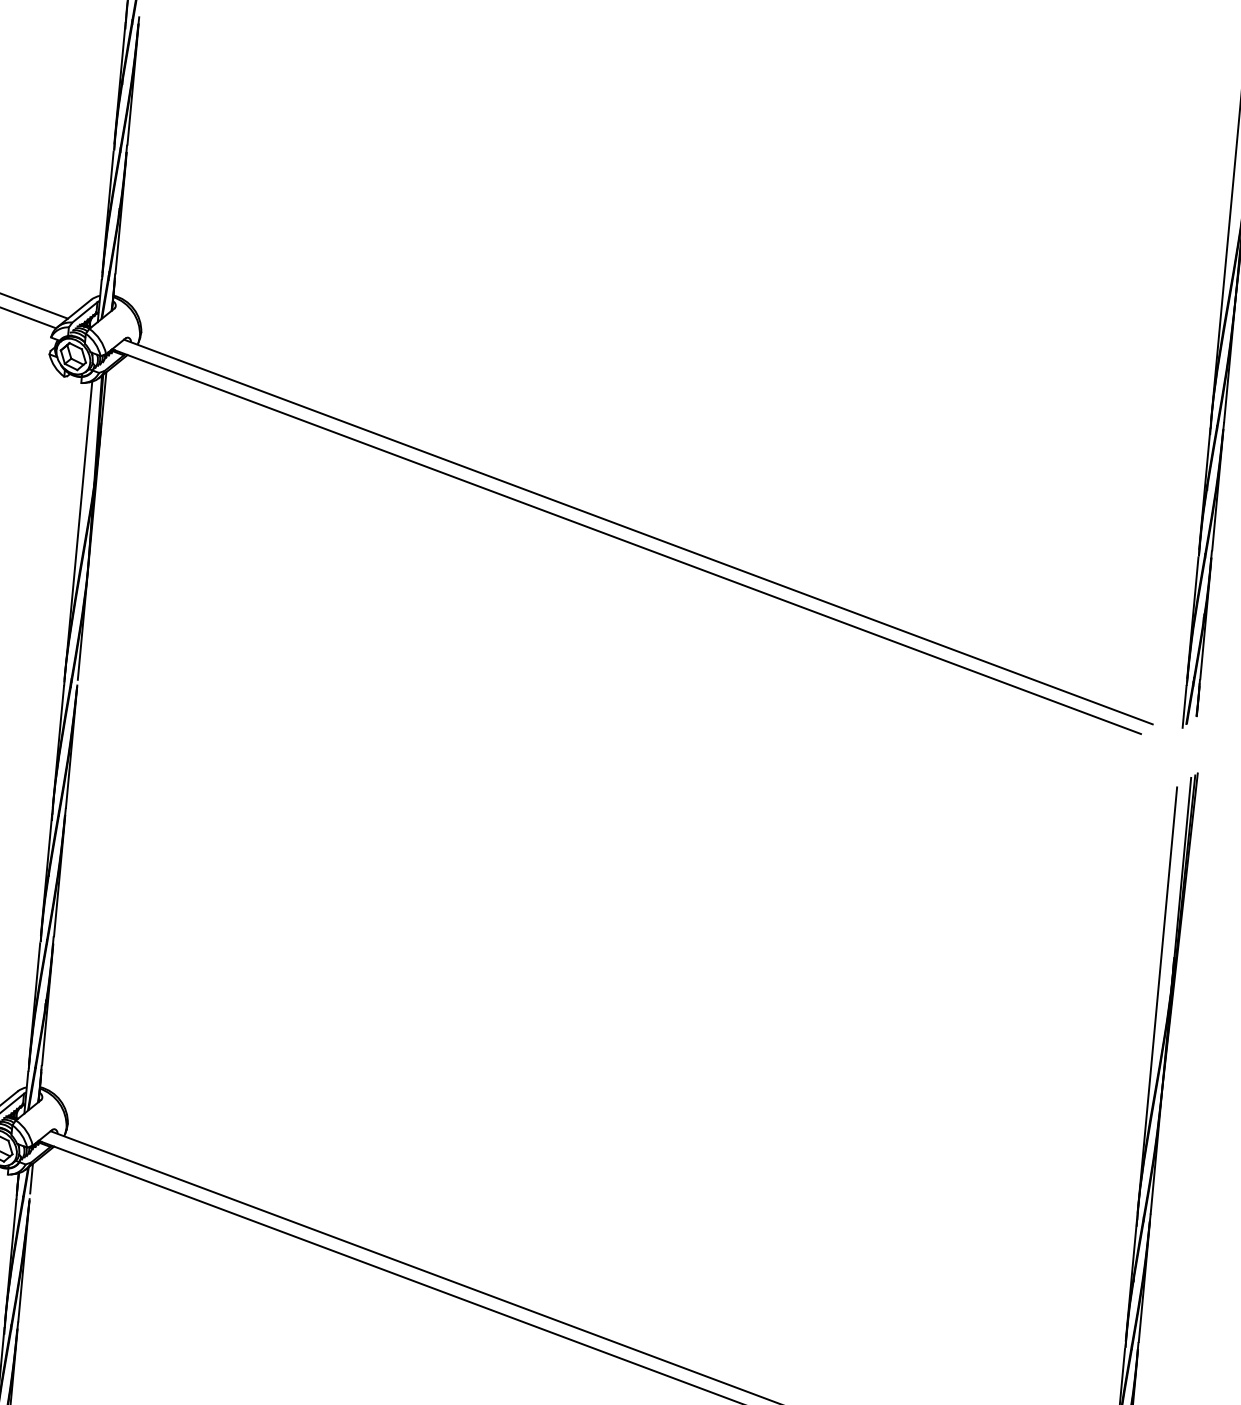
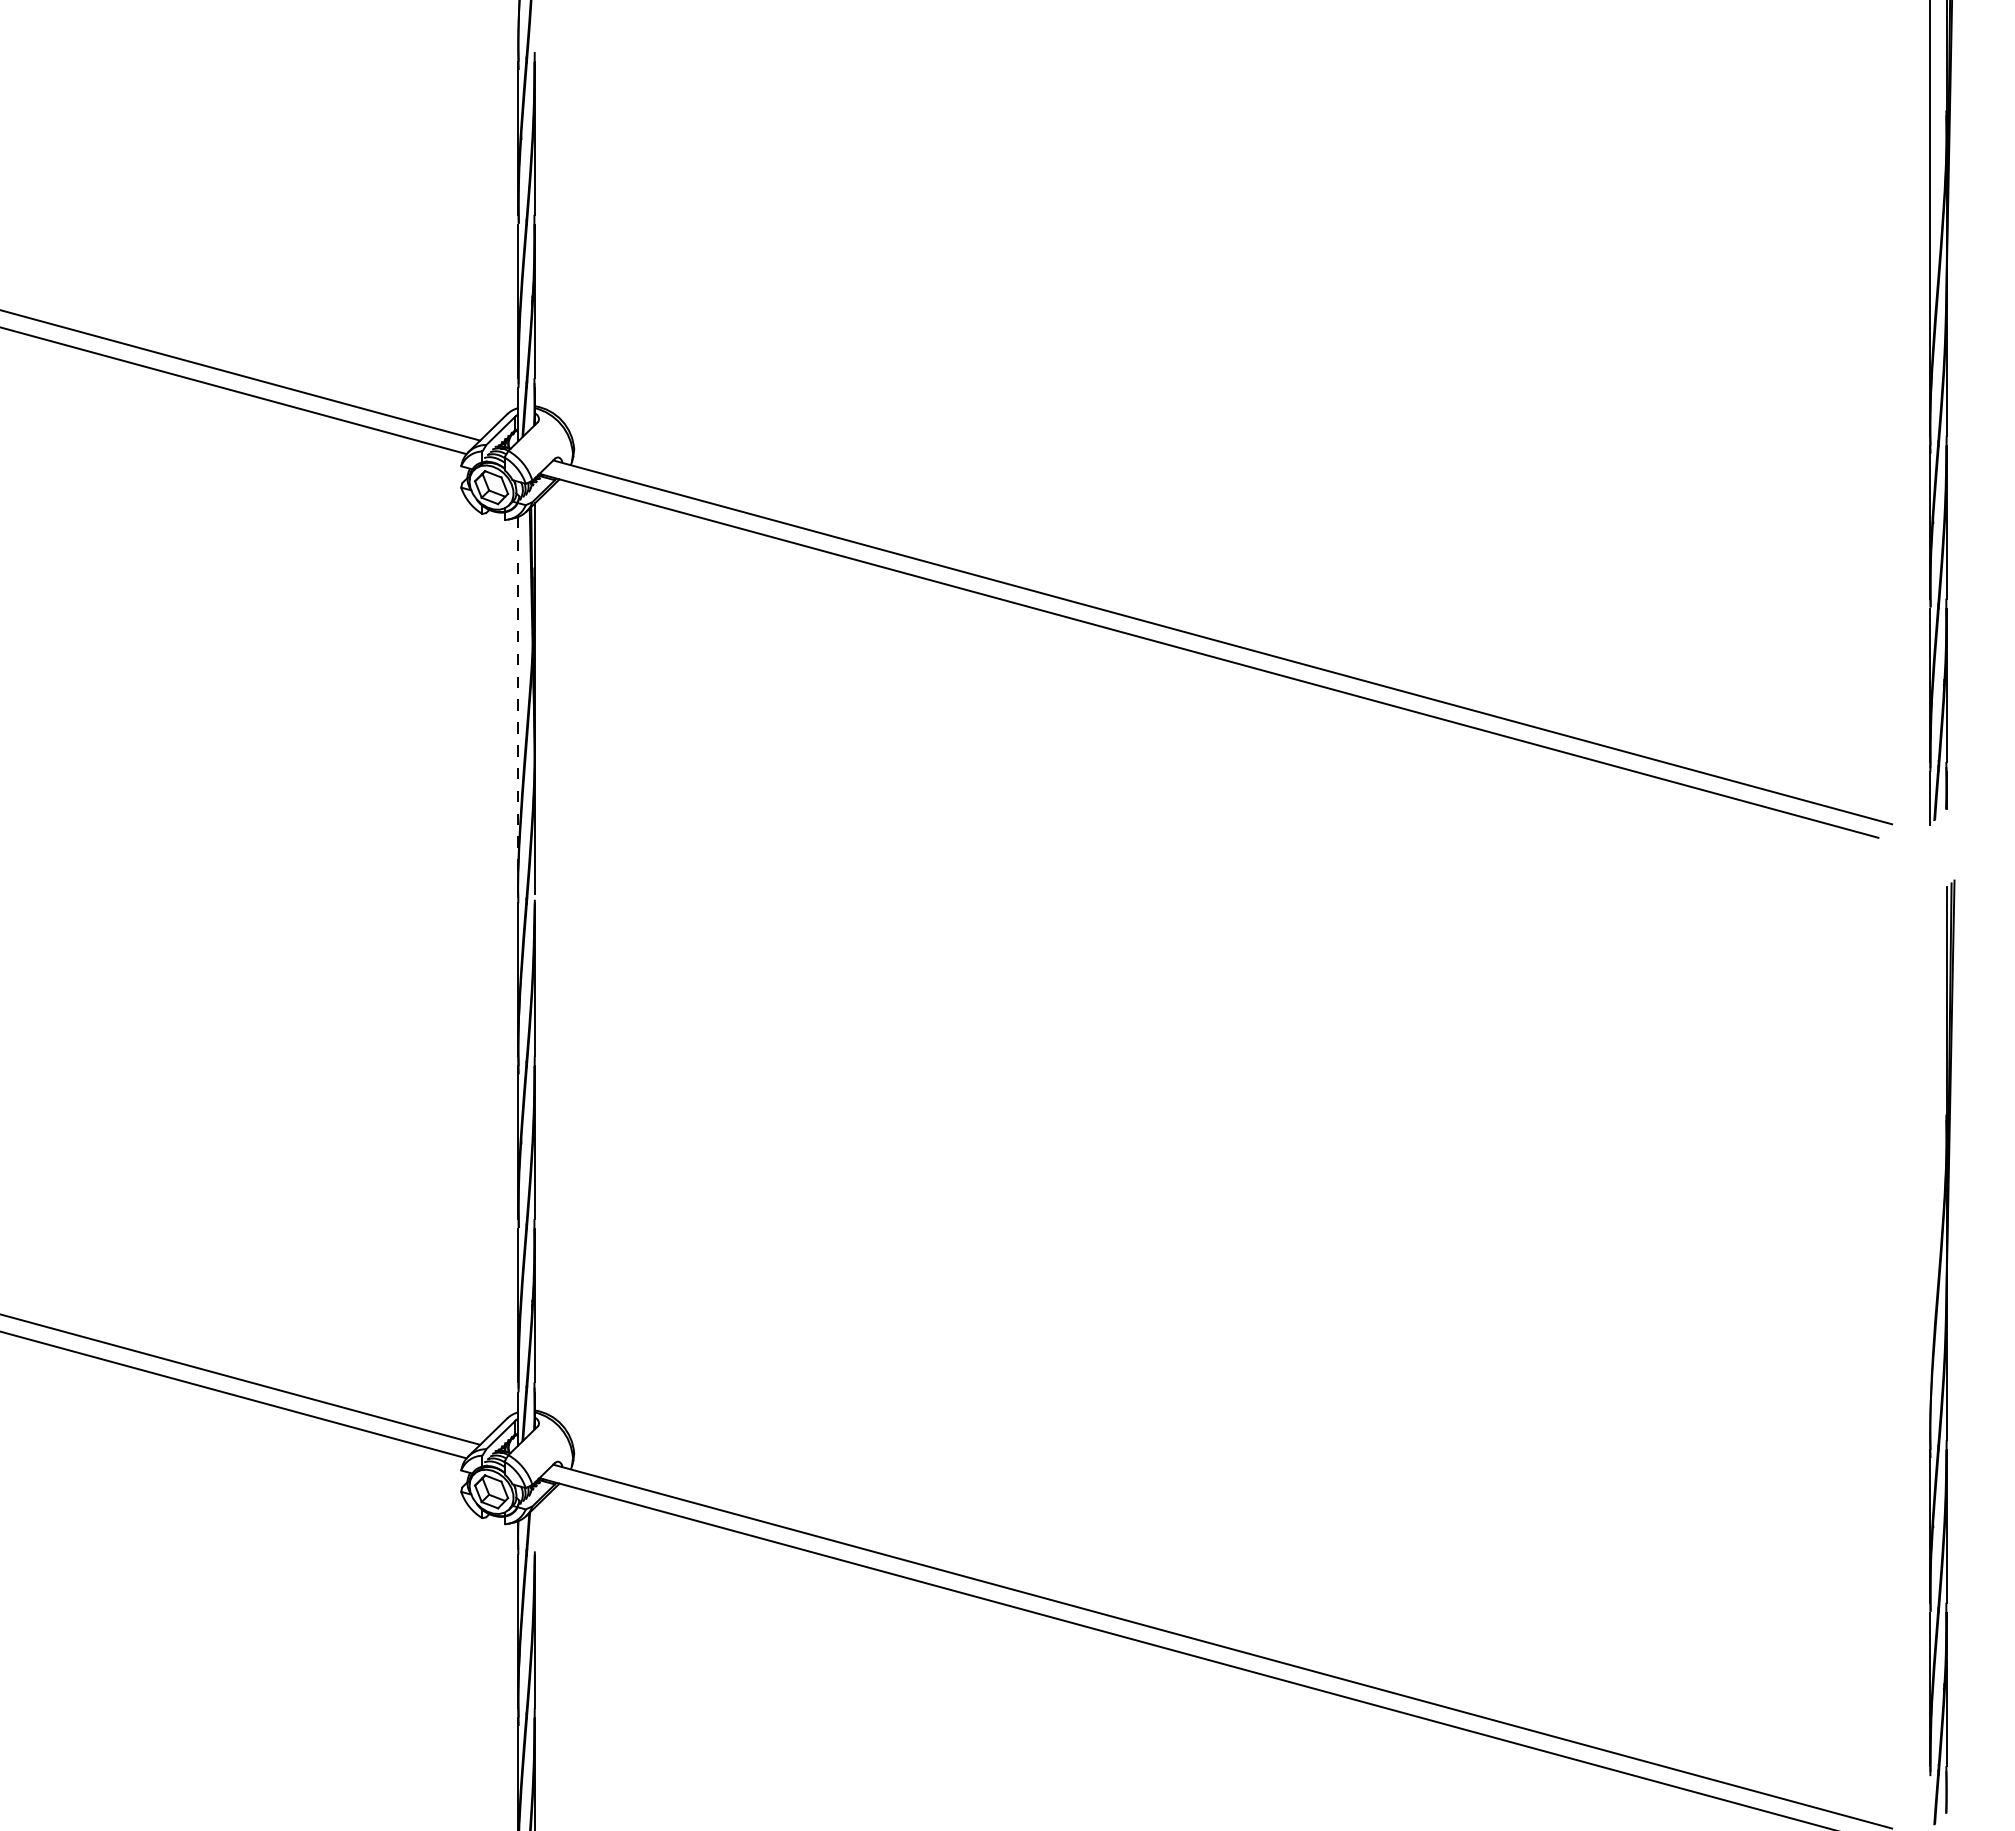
line: (78, 530) -> (518, 705), solid -> dashed
line: (1157, 1000) -> (1930, 1170), removed
line: (31, 1178) -> (534, 1526), removed

